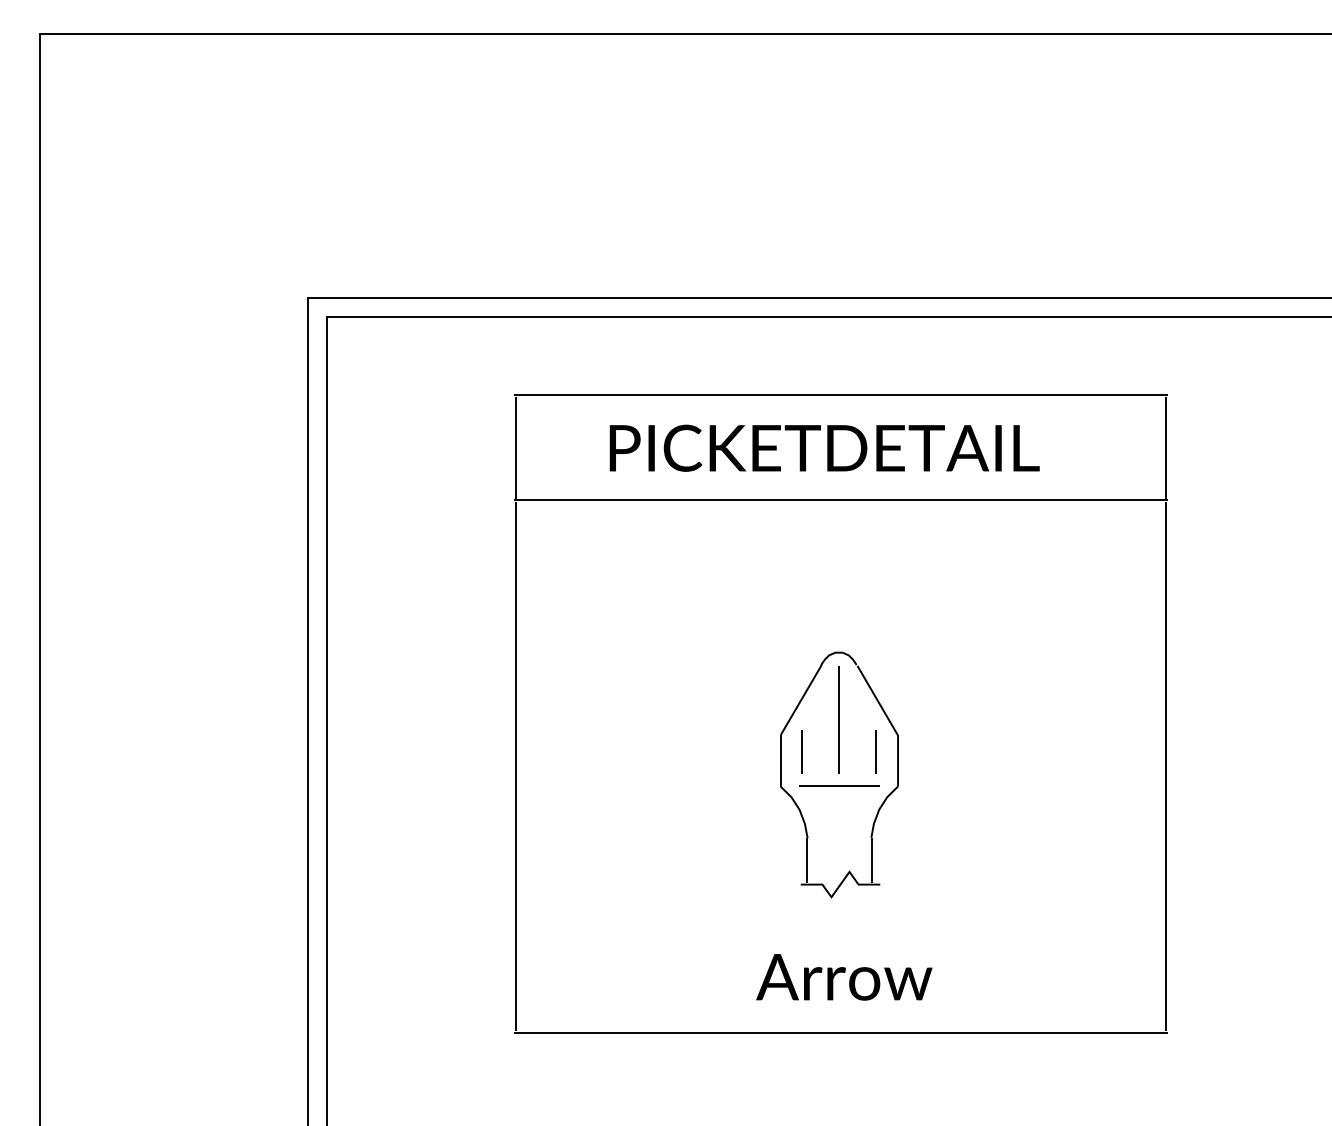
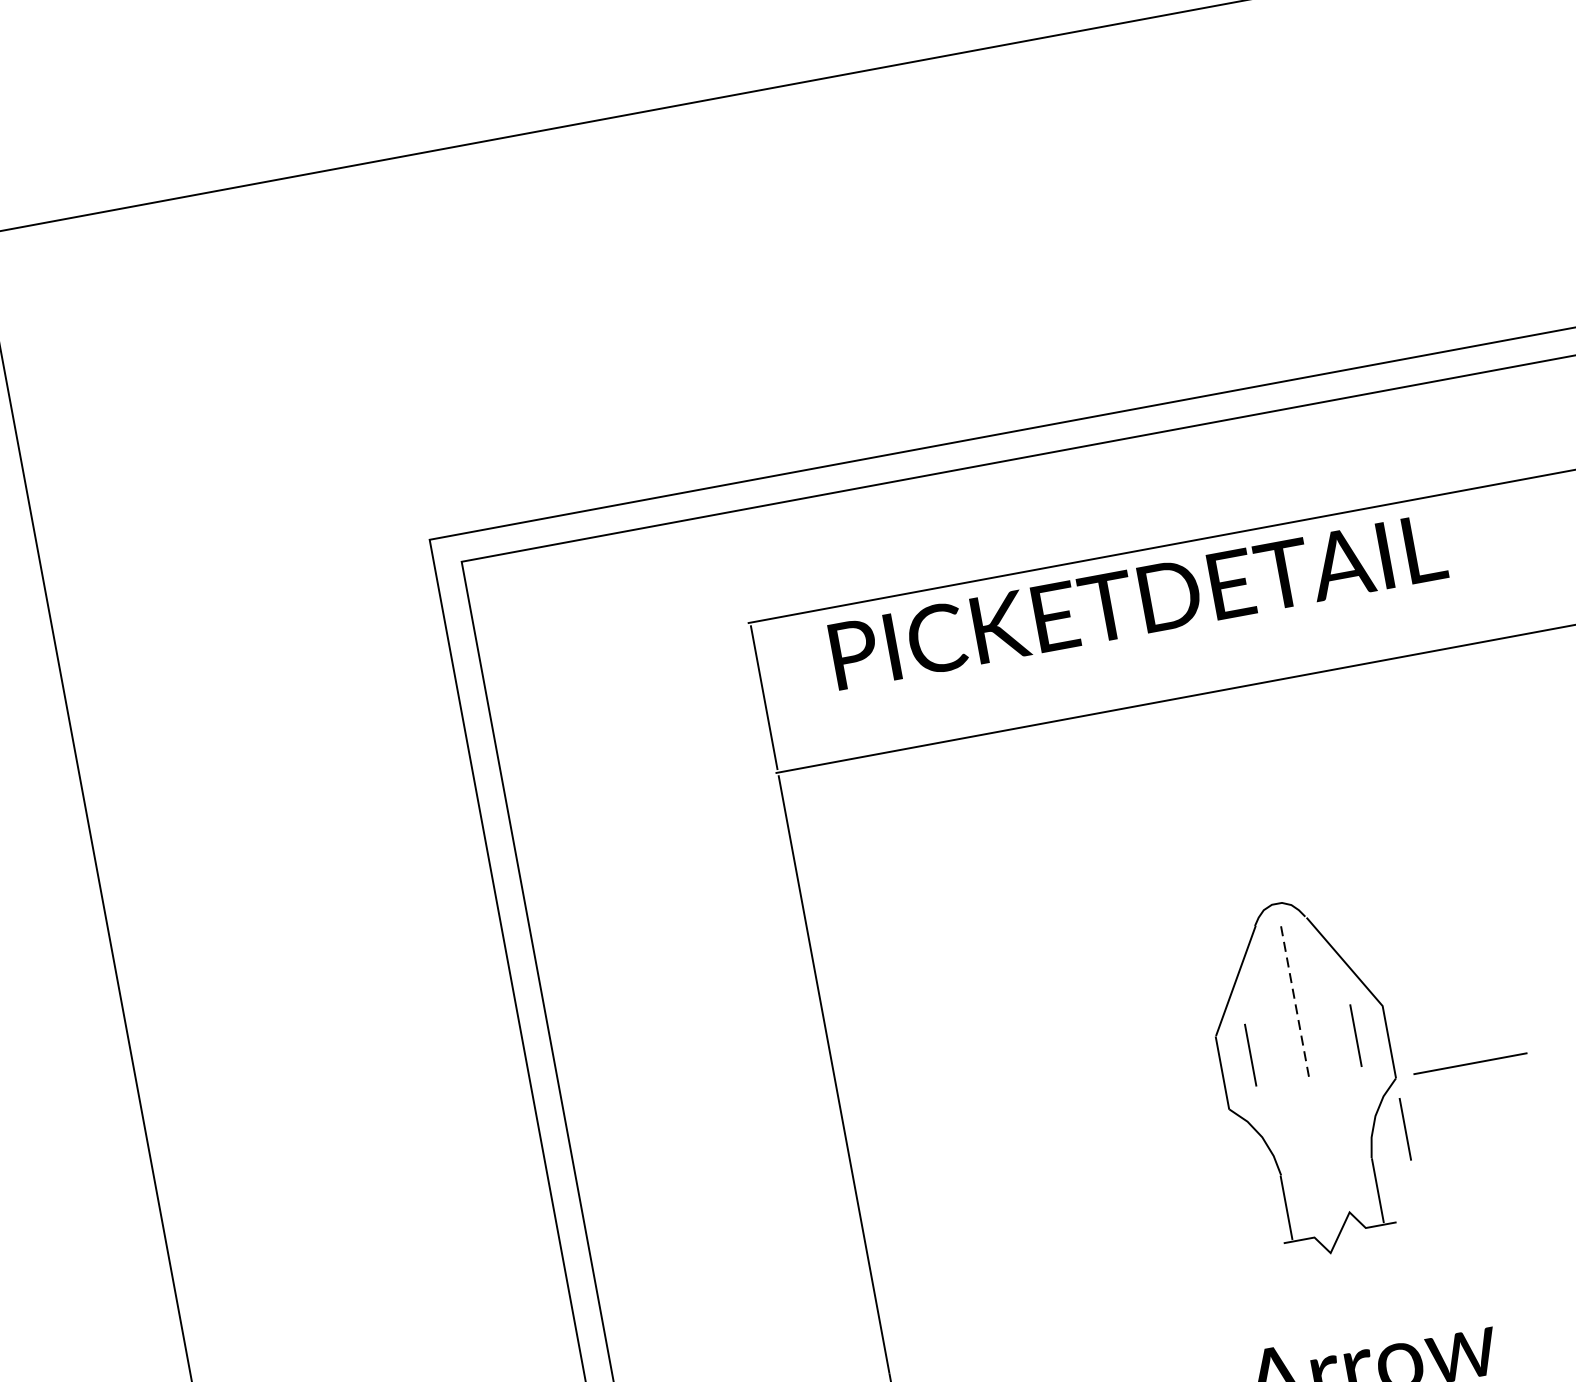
text: (824, 447) -> (1137, 600), moved
line: (838, 719) -> (1293, 998), solid -> dashed
line: (839, 785) -> (1470, 1063), moved
line: (897, 821) -> (1404, 1128), added

